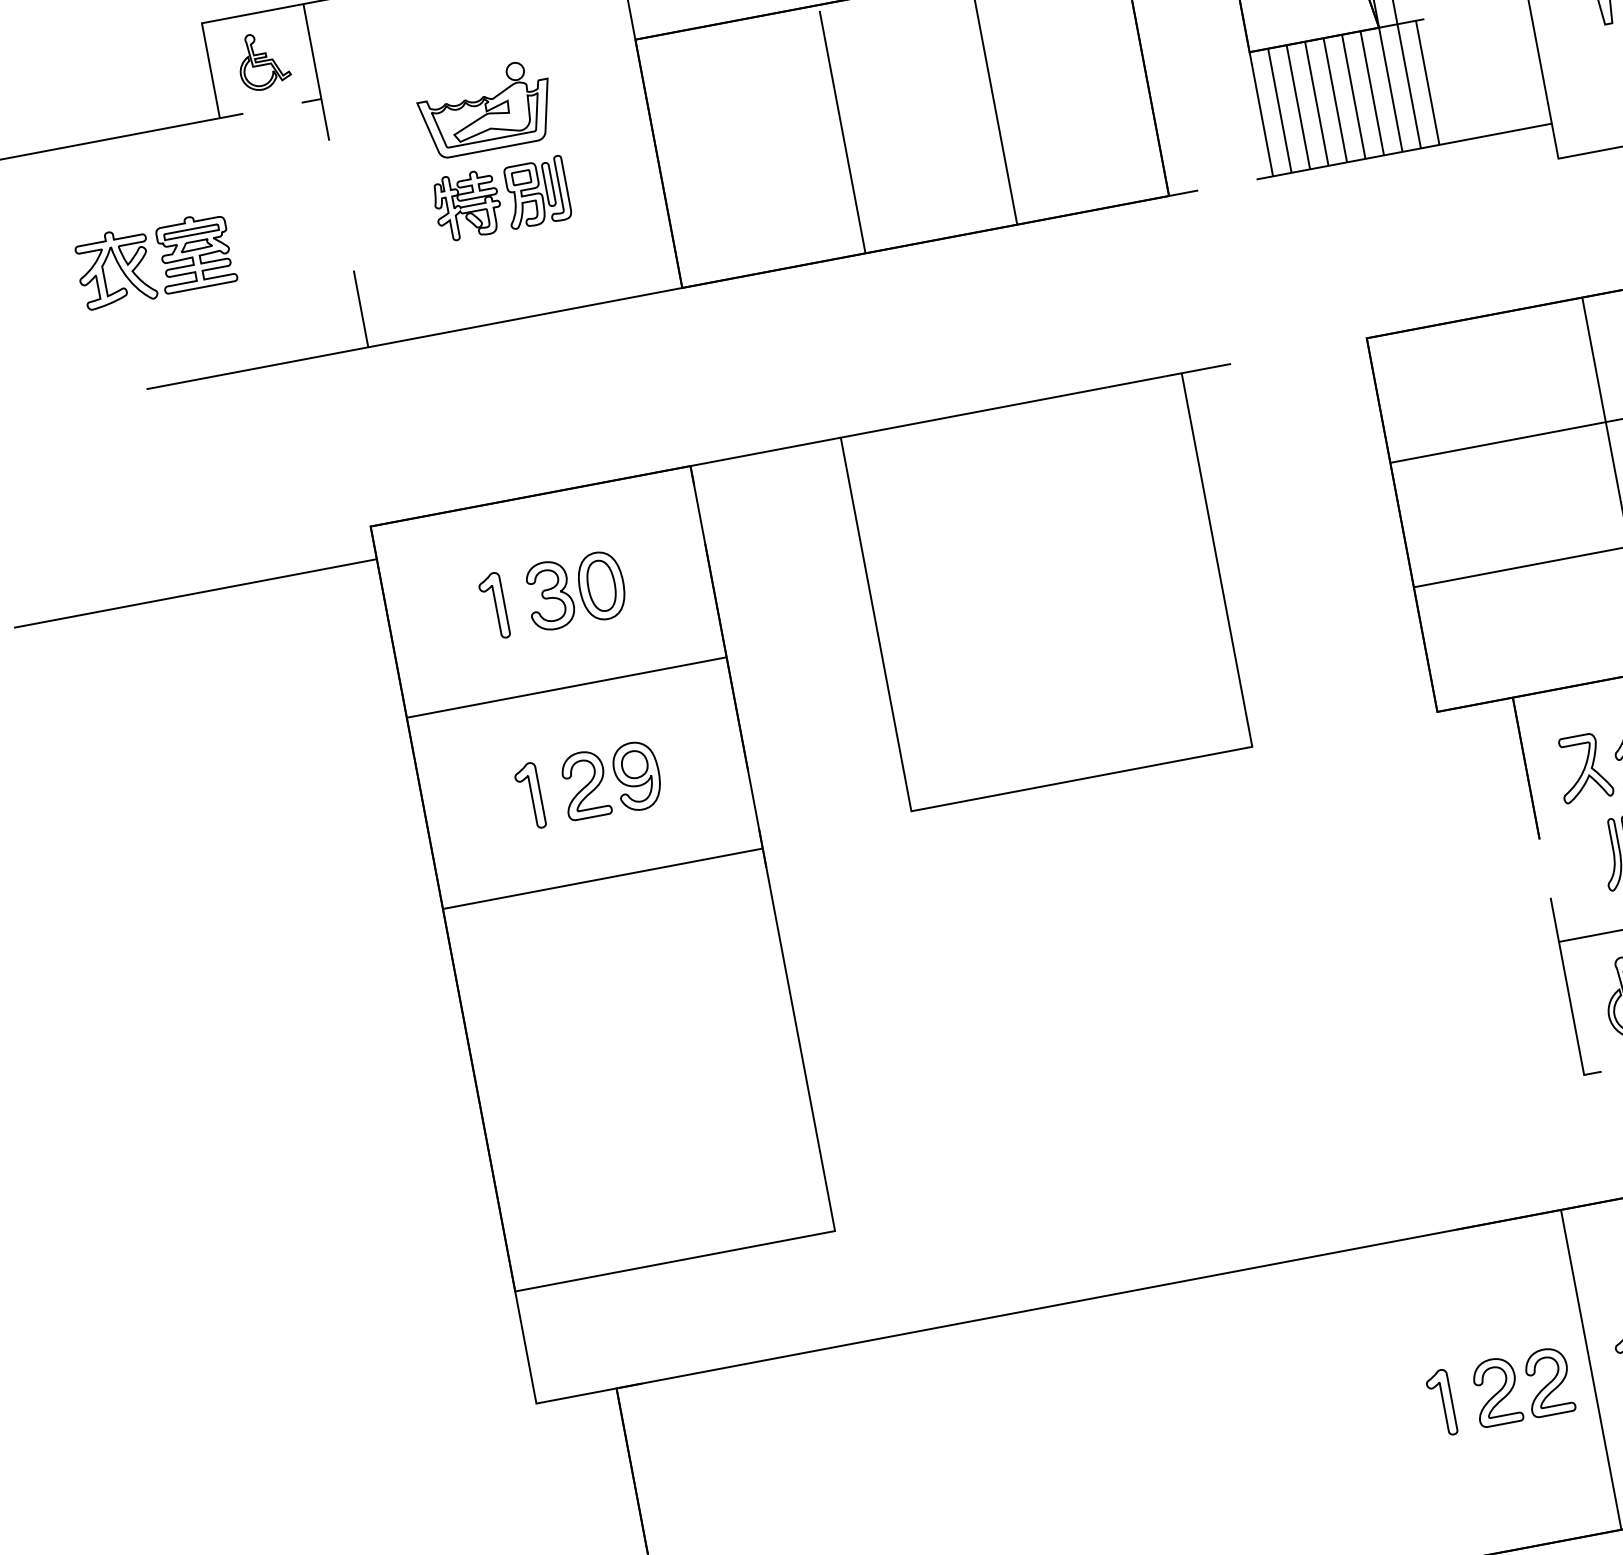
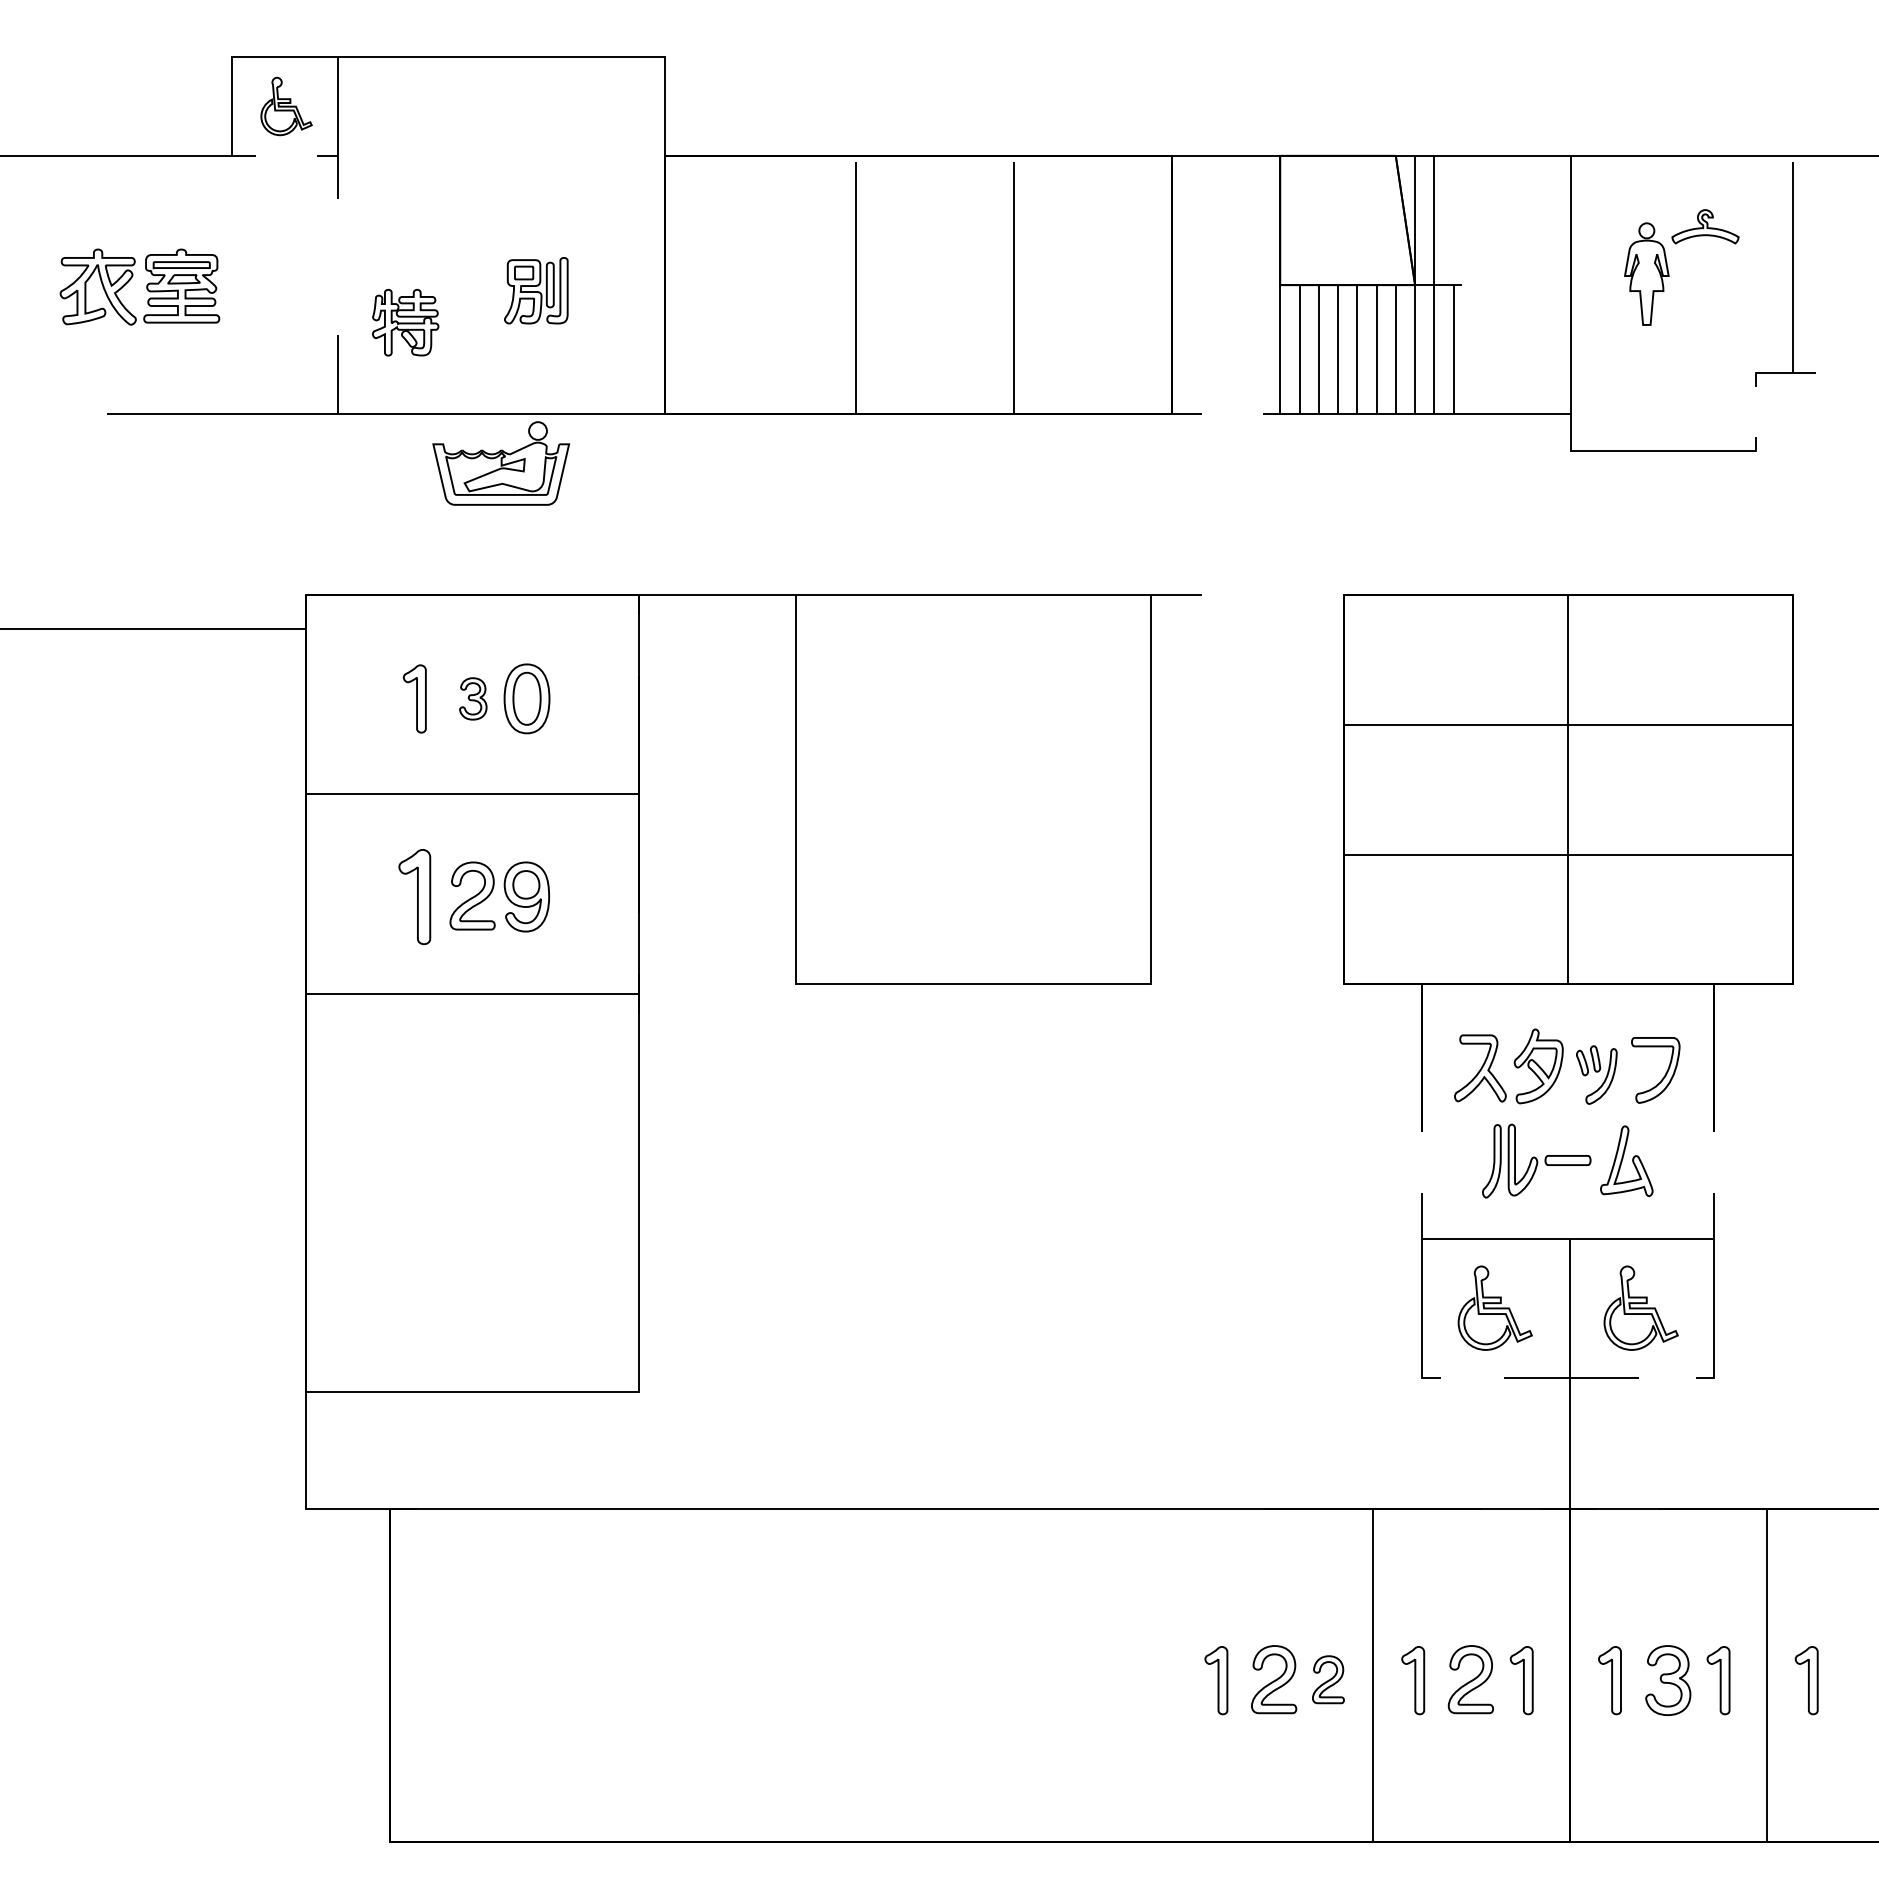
part: (486, 109) -> (501, 463), moved
part: (467, 205) -> (405, 322), moved
part: (550, 595) -> (473, 698), size x0.6
part: (529, 796) -> (414, 896), size x1.4
part: (1548, 1381) -> (1328, 1679), size x0.7

